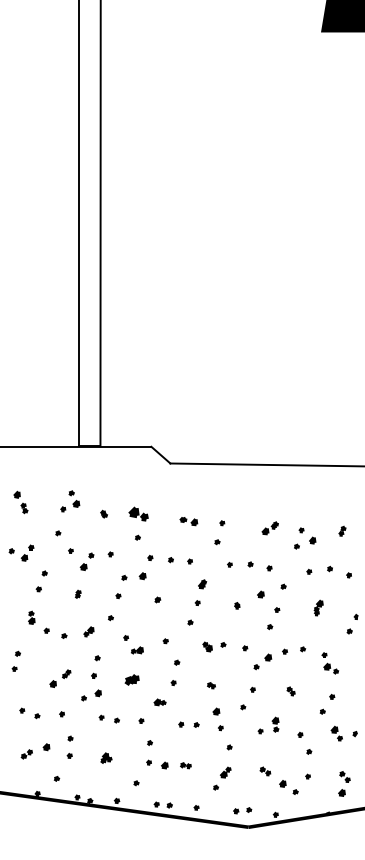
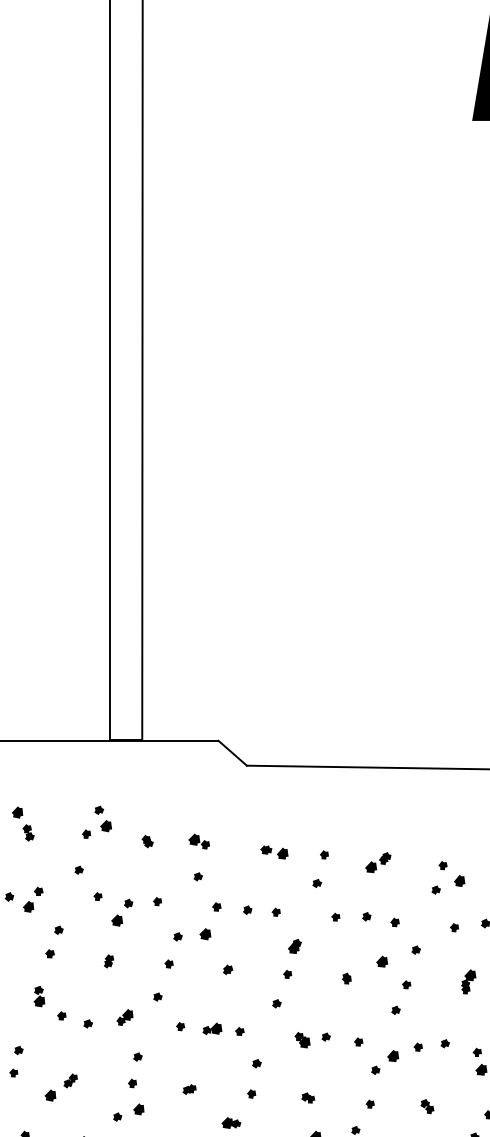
part: (138, 514) -> (199, 841), size x0.71
part: (269, 528) -> (377, 862), moved
part: (137, 650) -> (212, 1028), moved
part: (60, 678) -> (61, 1087), moved
part: (131, 679) -> (188, 1088), size x0.62

